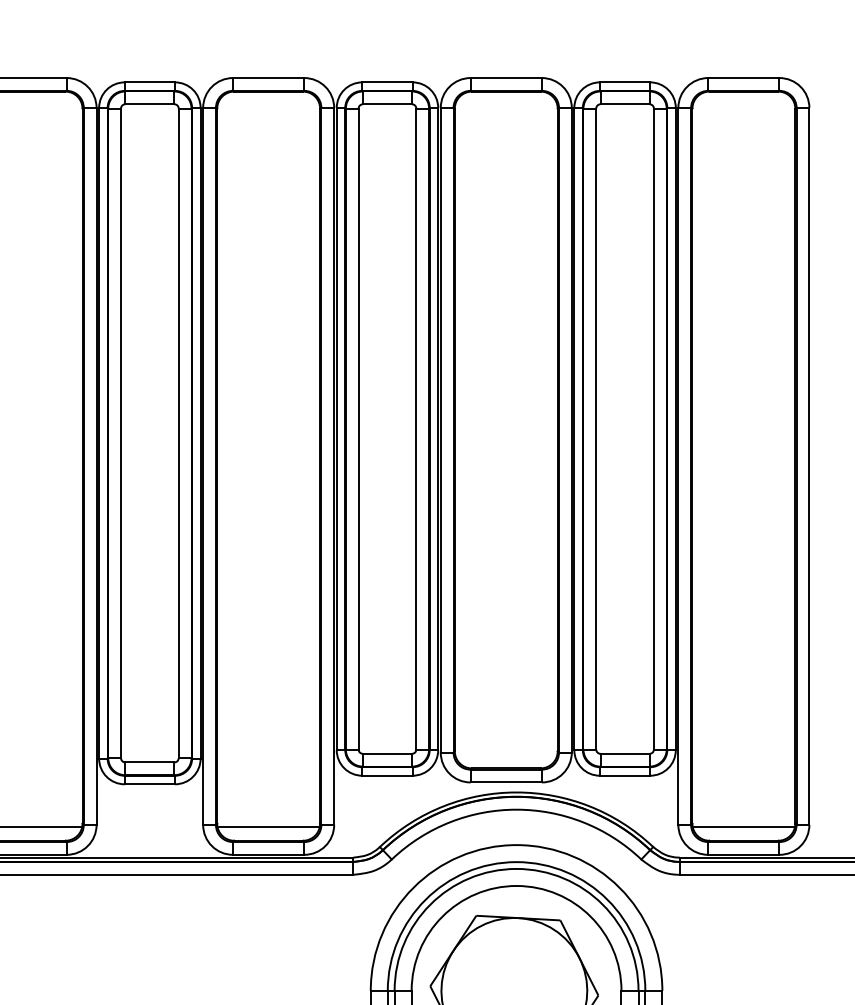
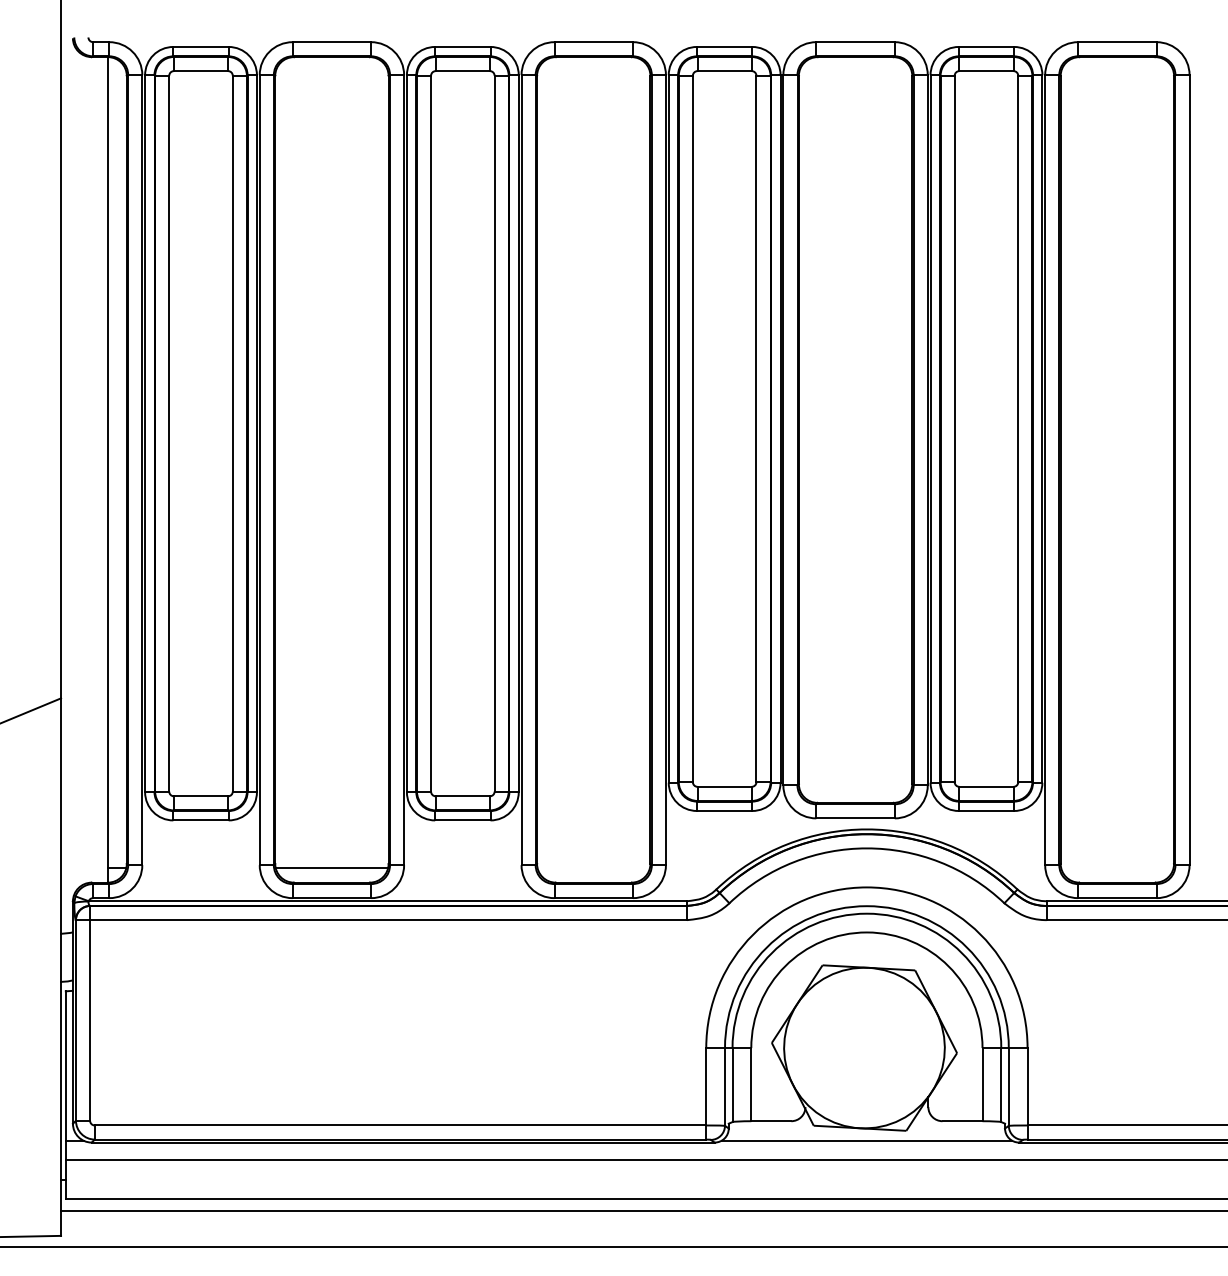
line: (268, 827) -> (593, 867), removed
line: (743, 827) -> (1117, 867), removed

